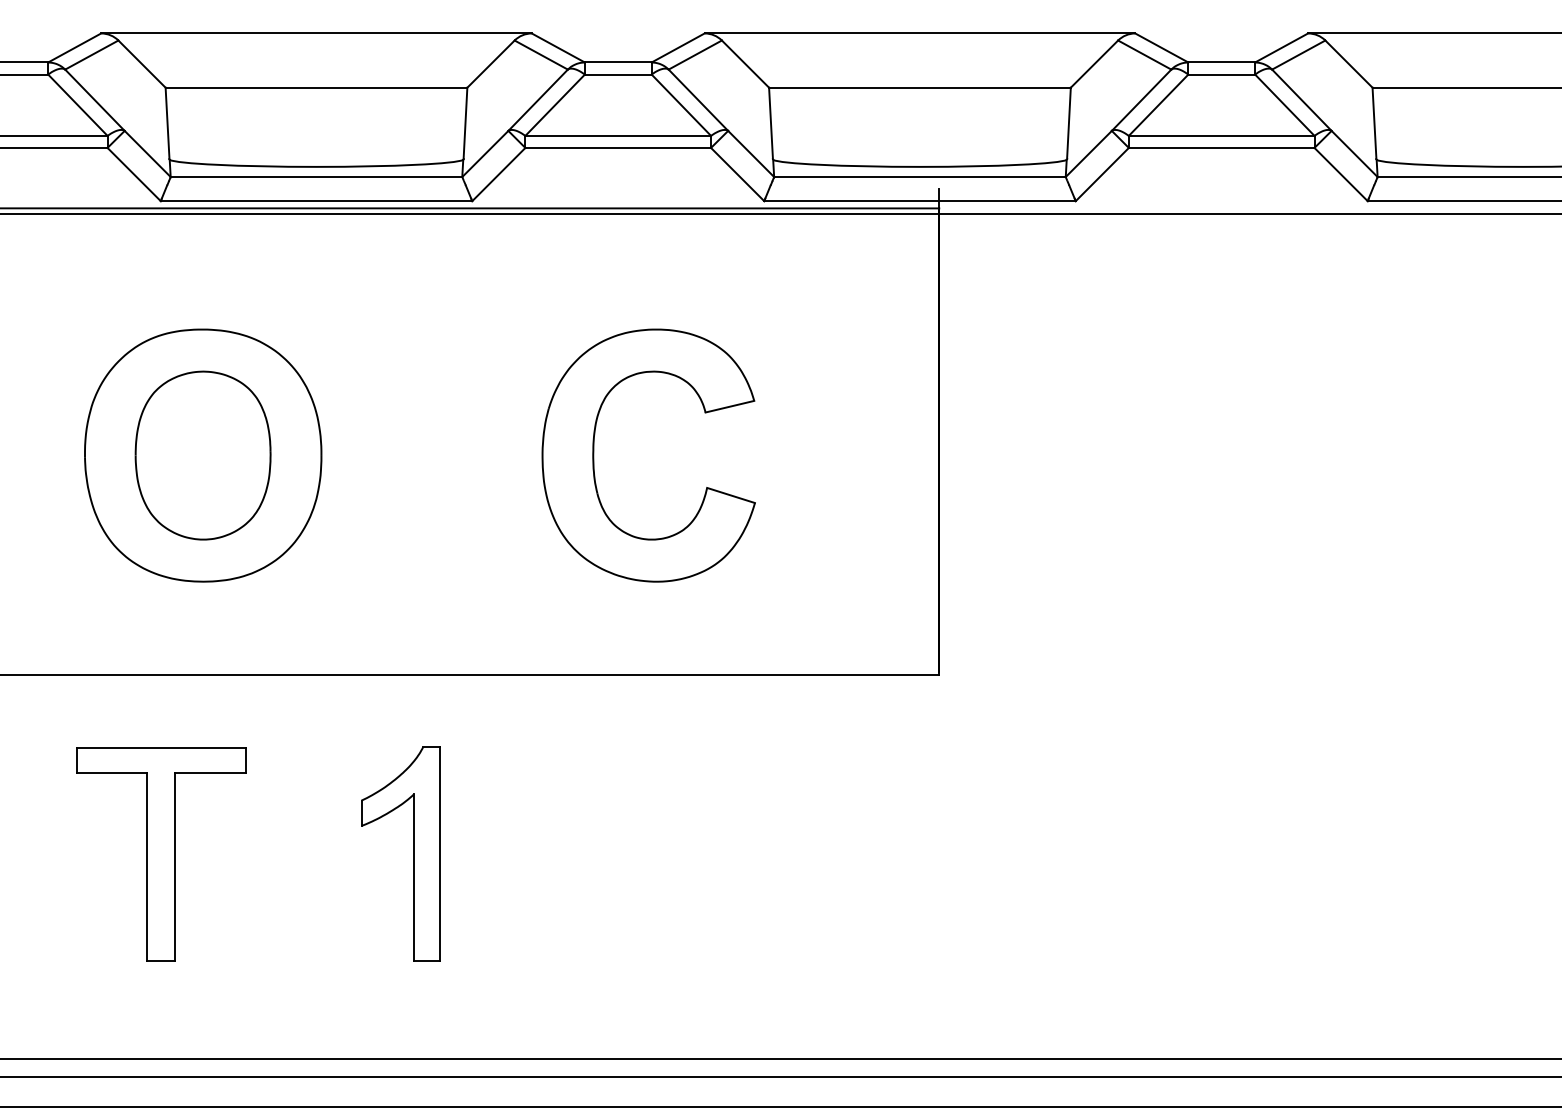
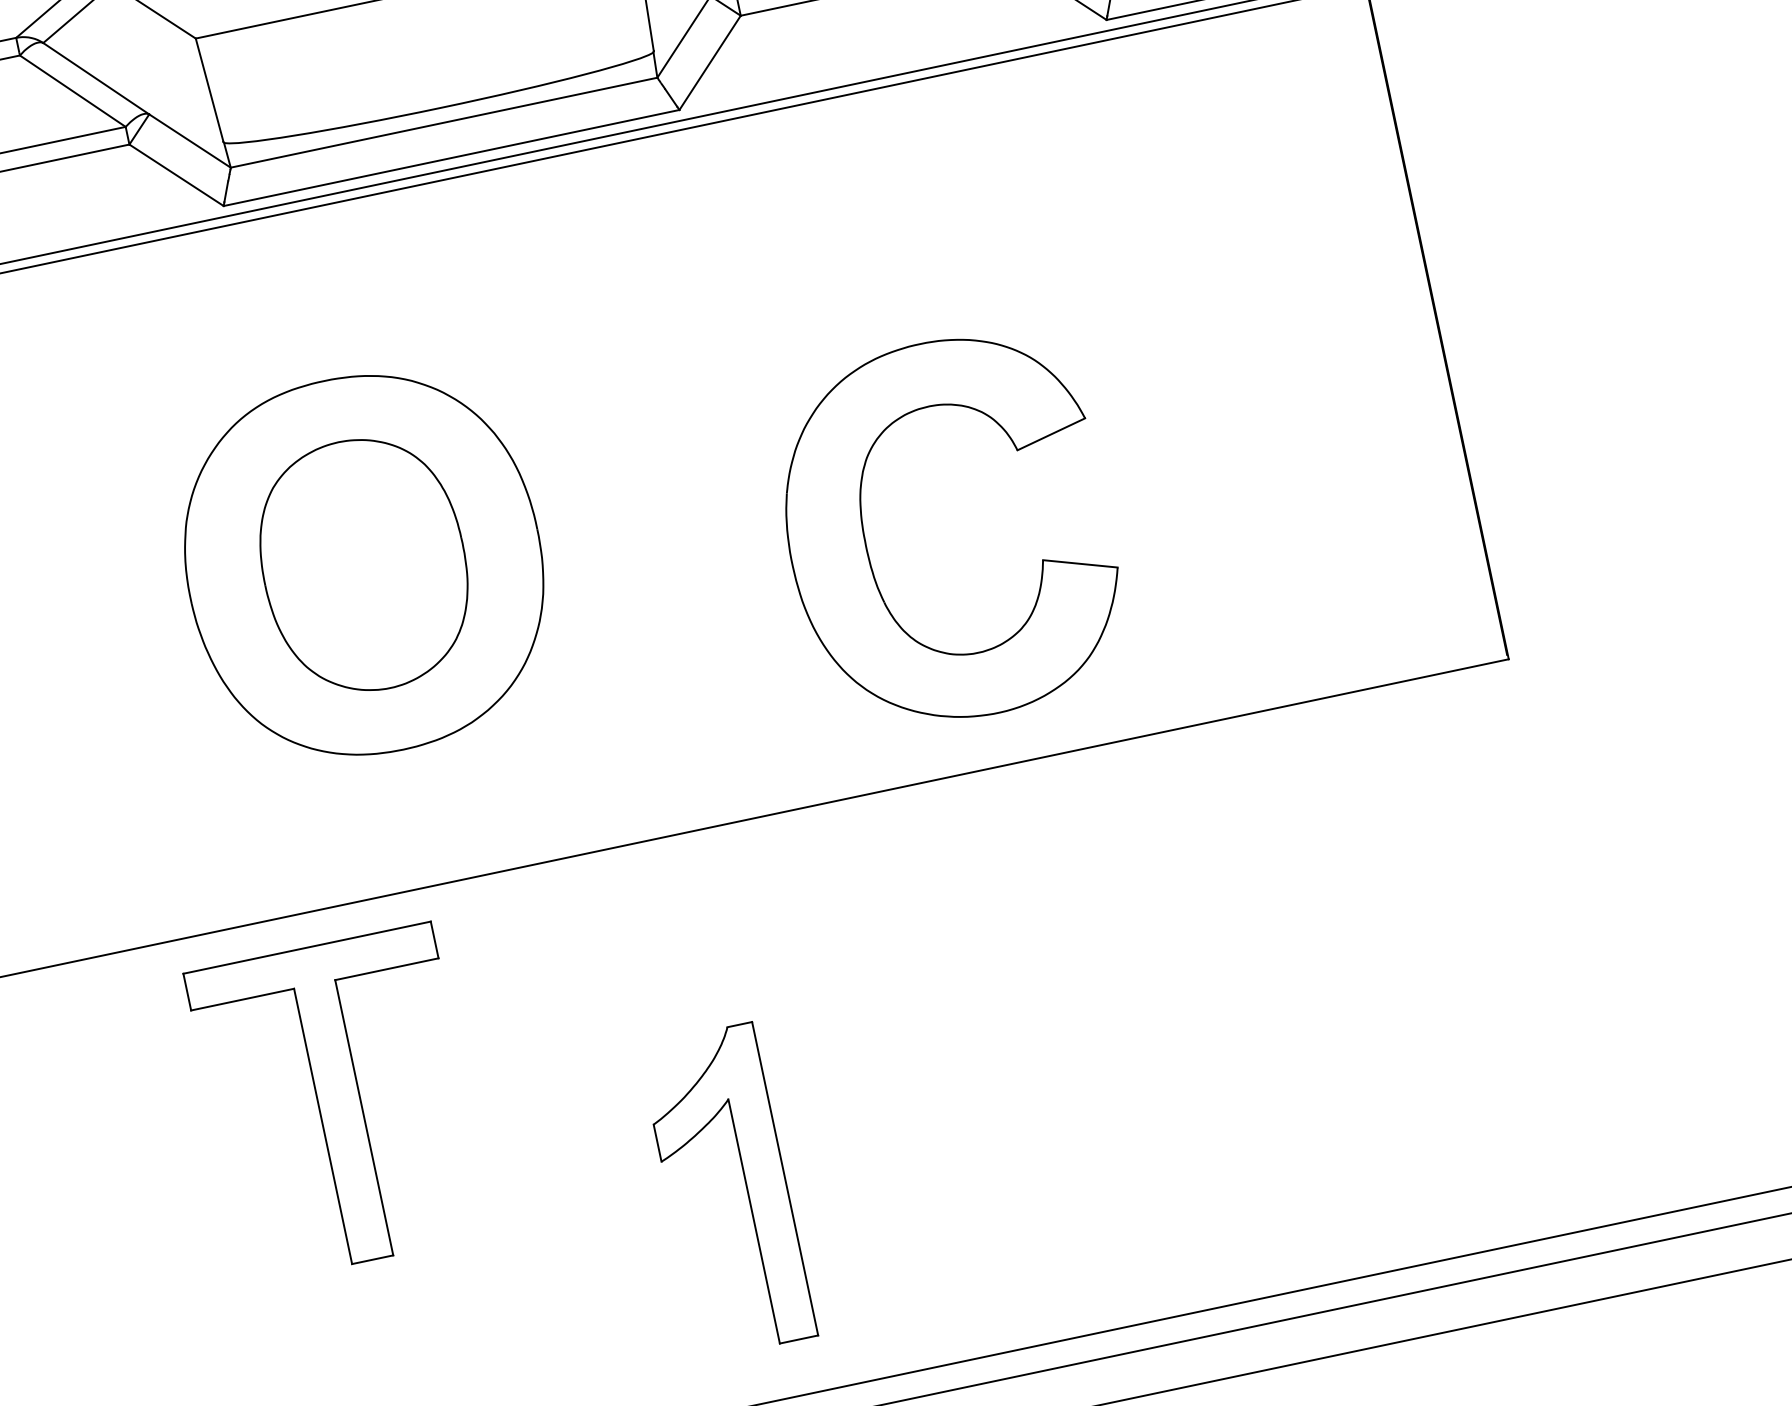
part: (594, 455) -> (868, 547), moved
part: (413, 853) -> (746, 1185), moved
part: (161, 854) -> (340, 1103), moved

